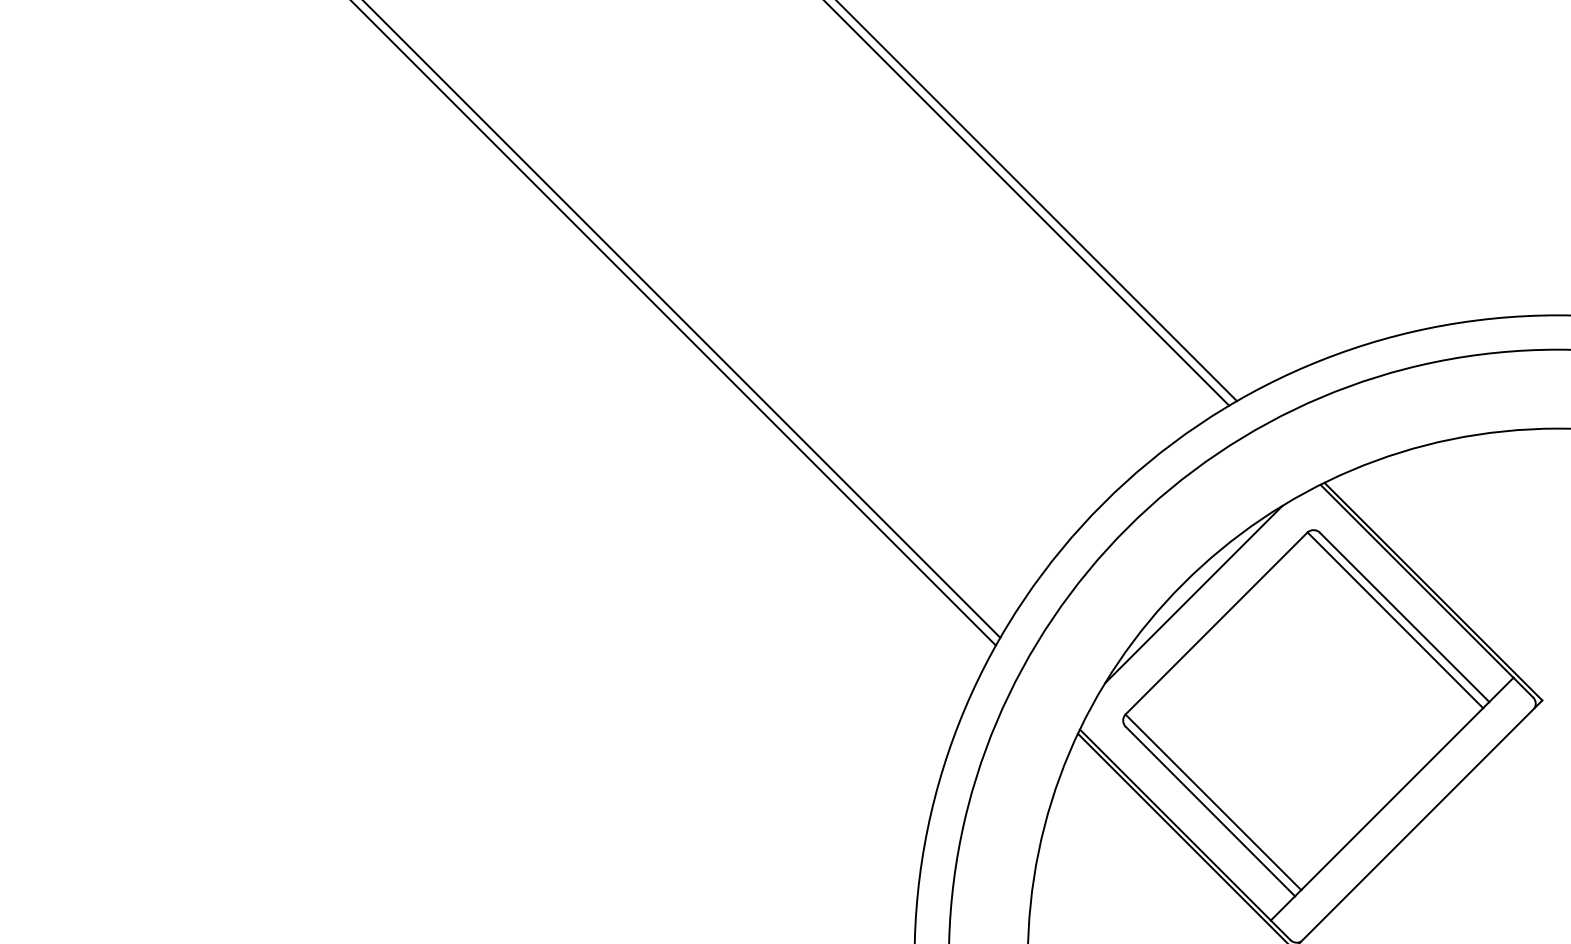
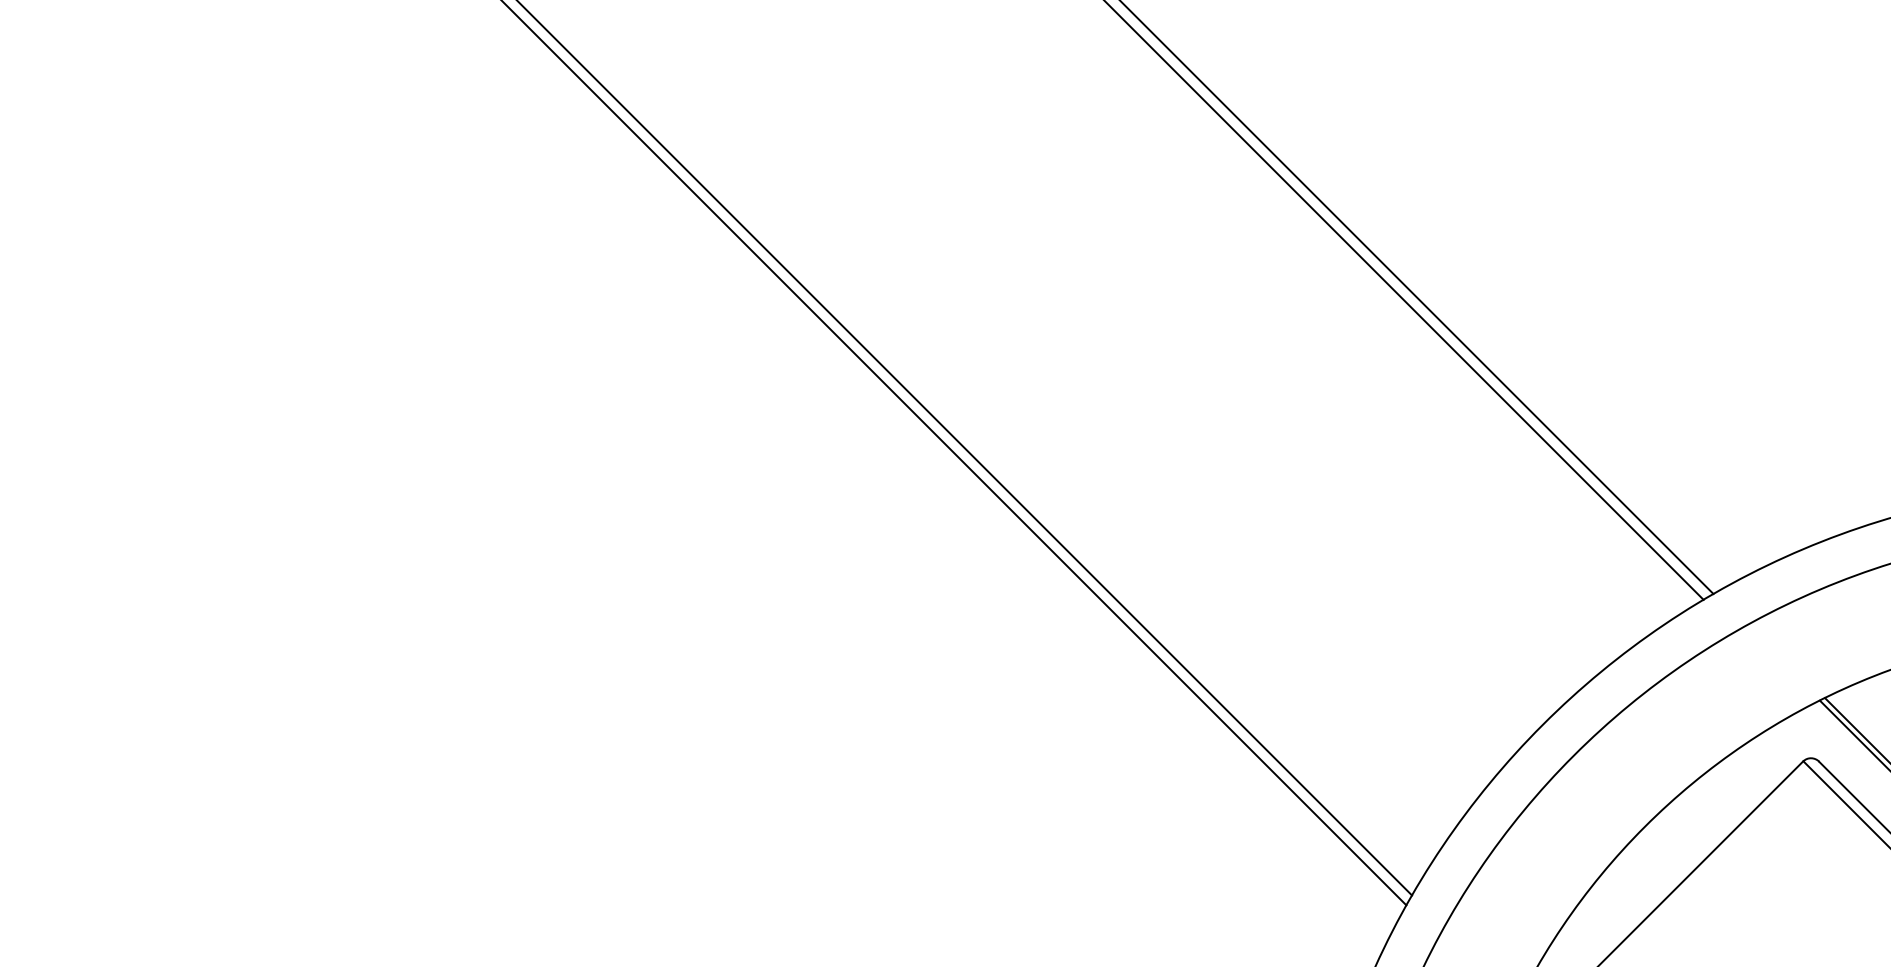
line: (1193, 594) -> (1658, 840), removed

